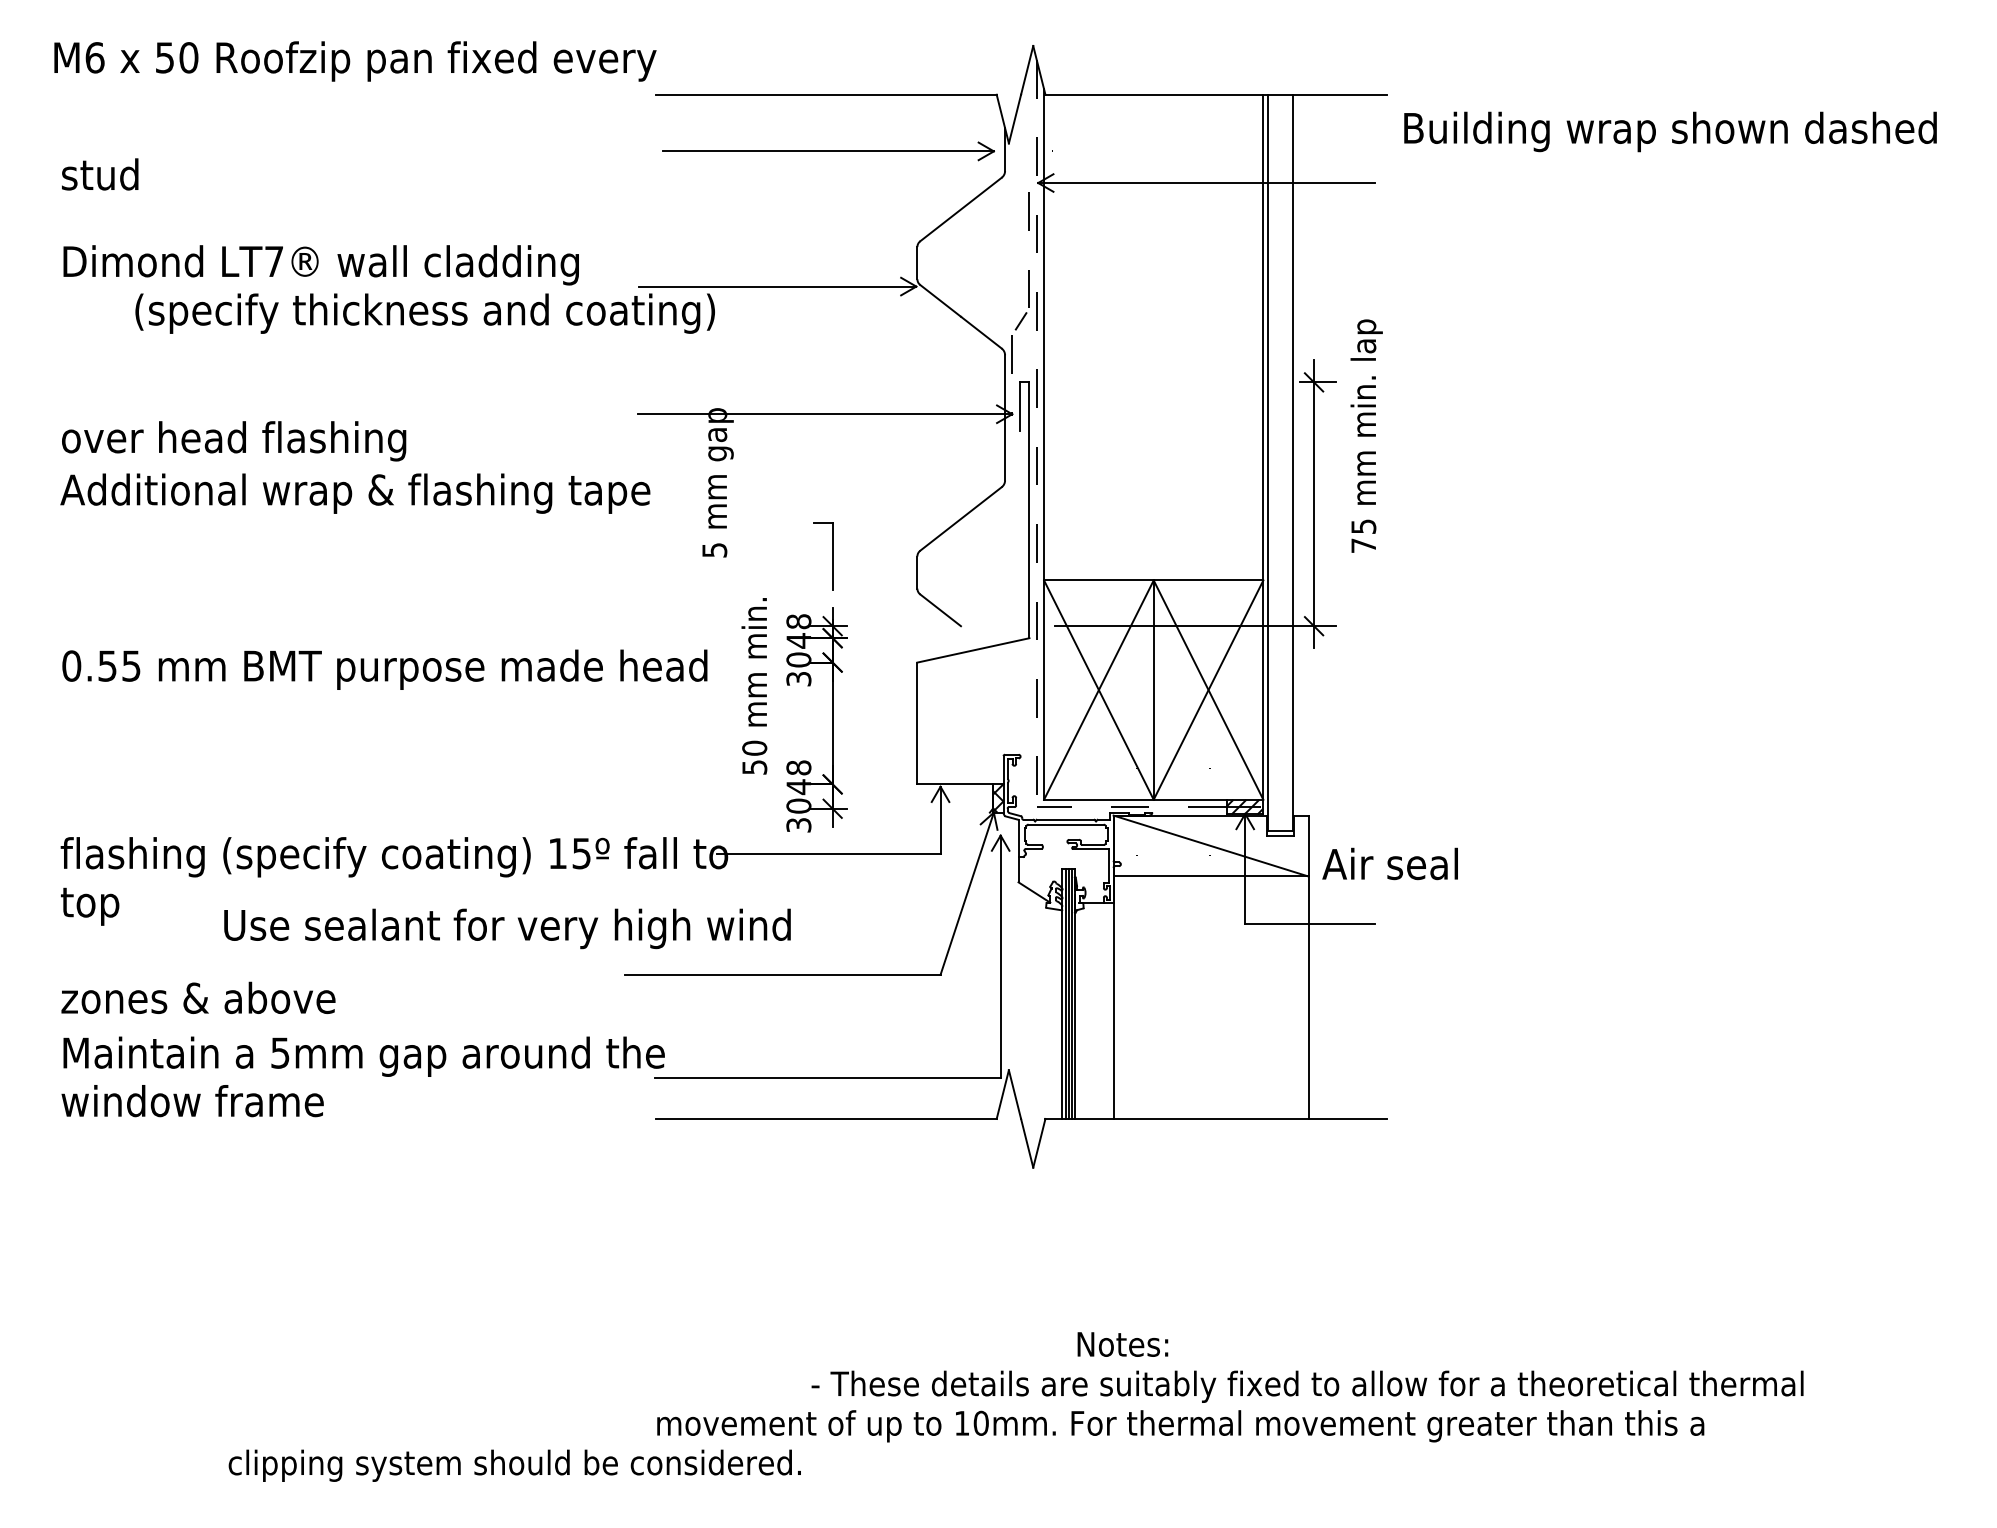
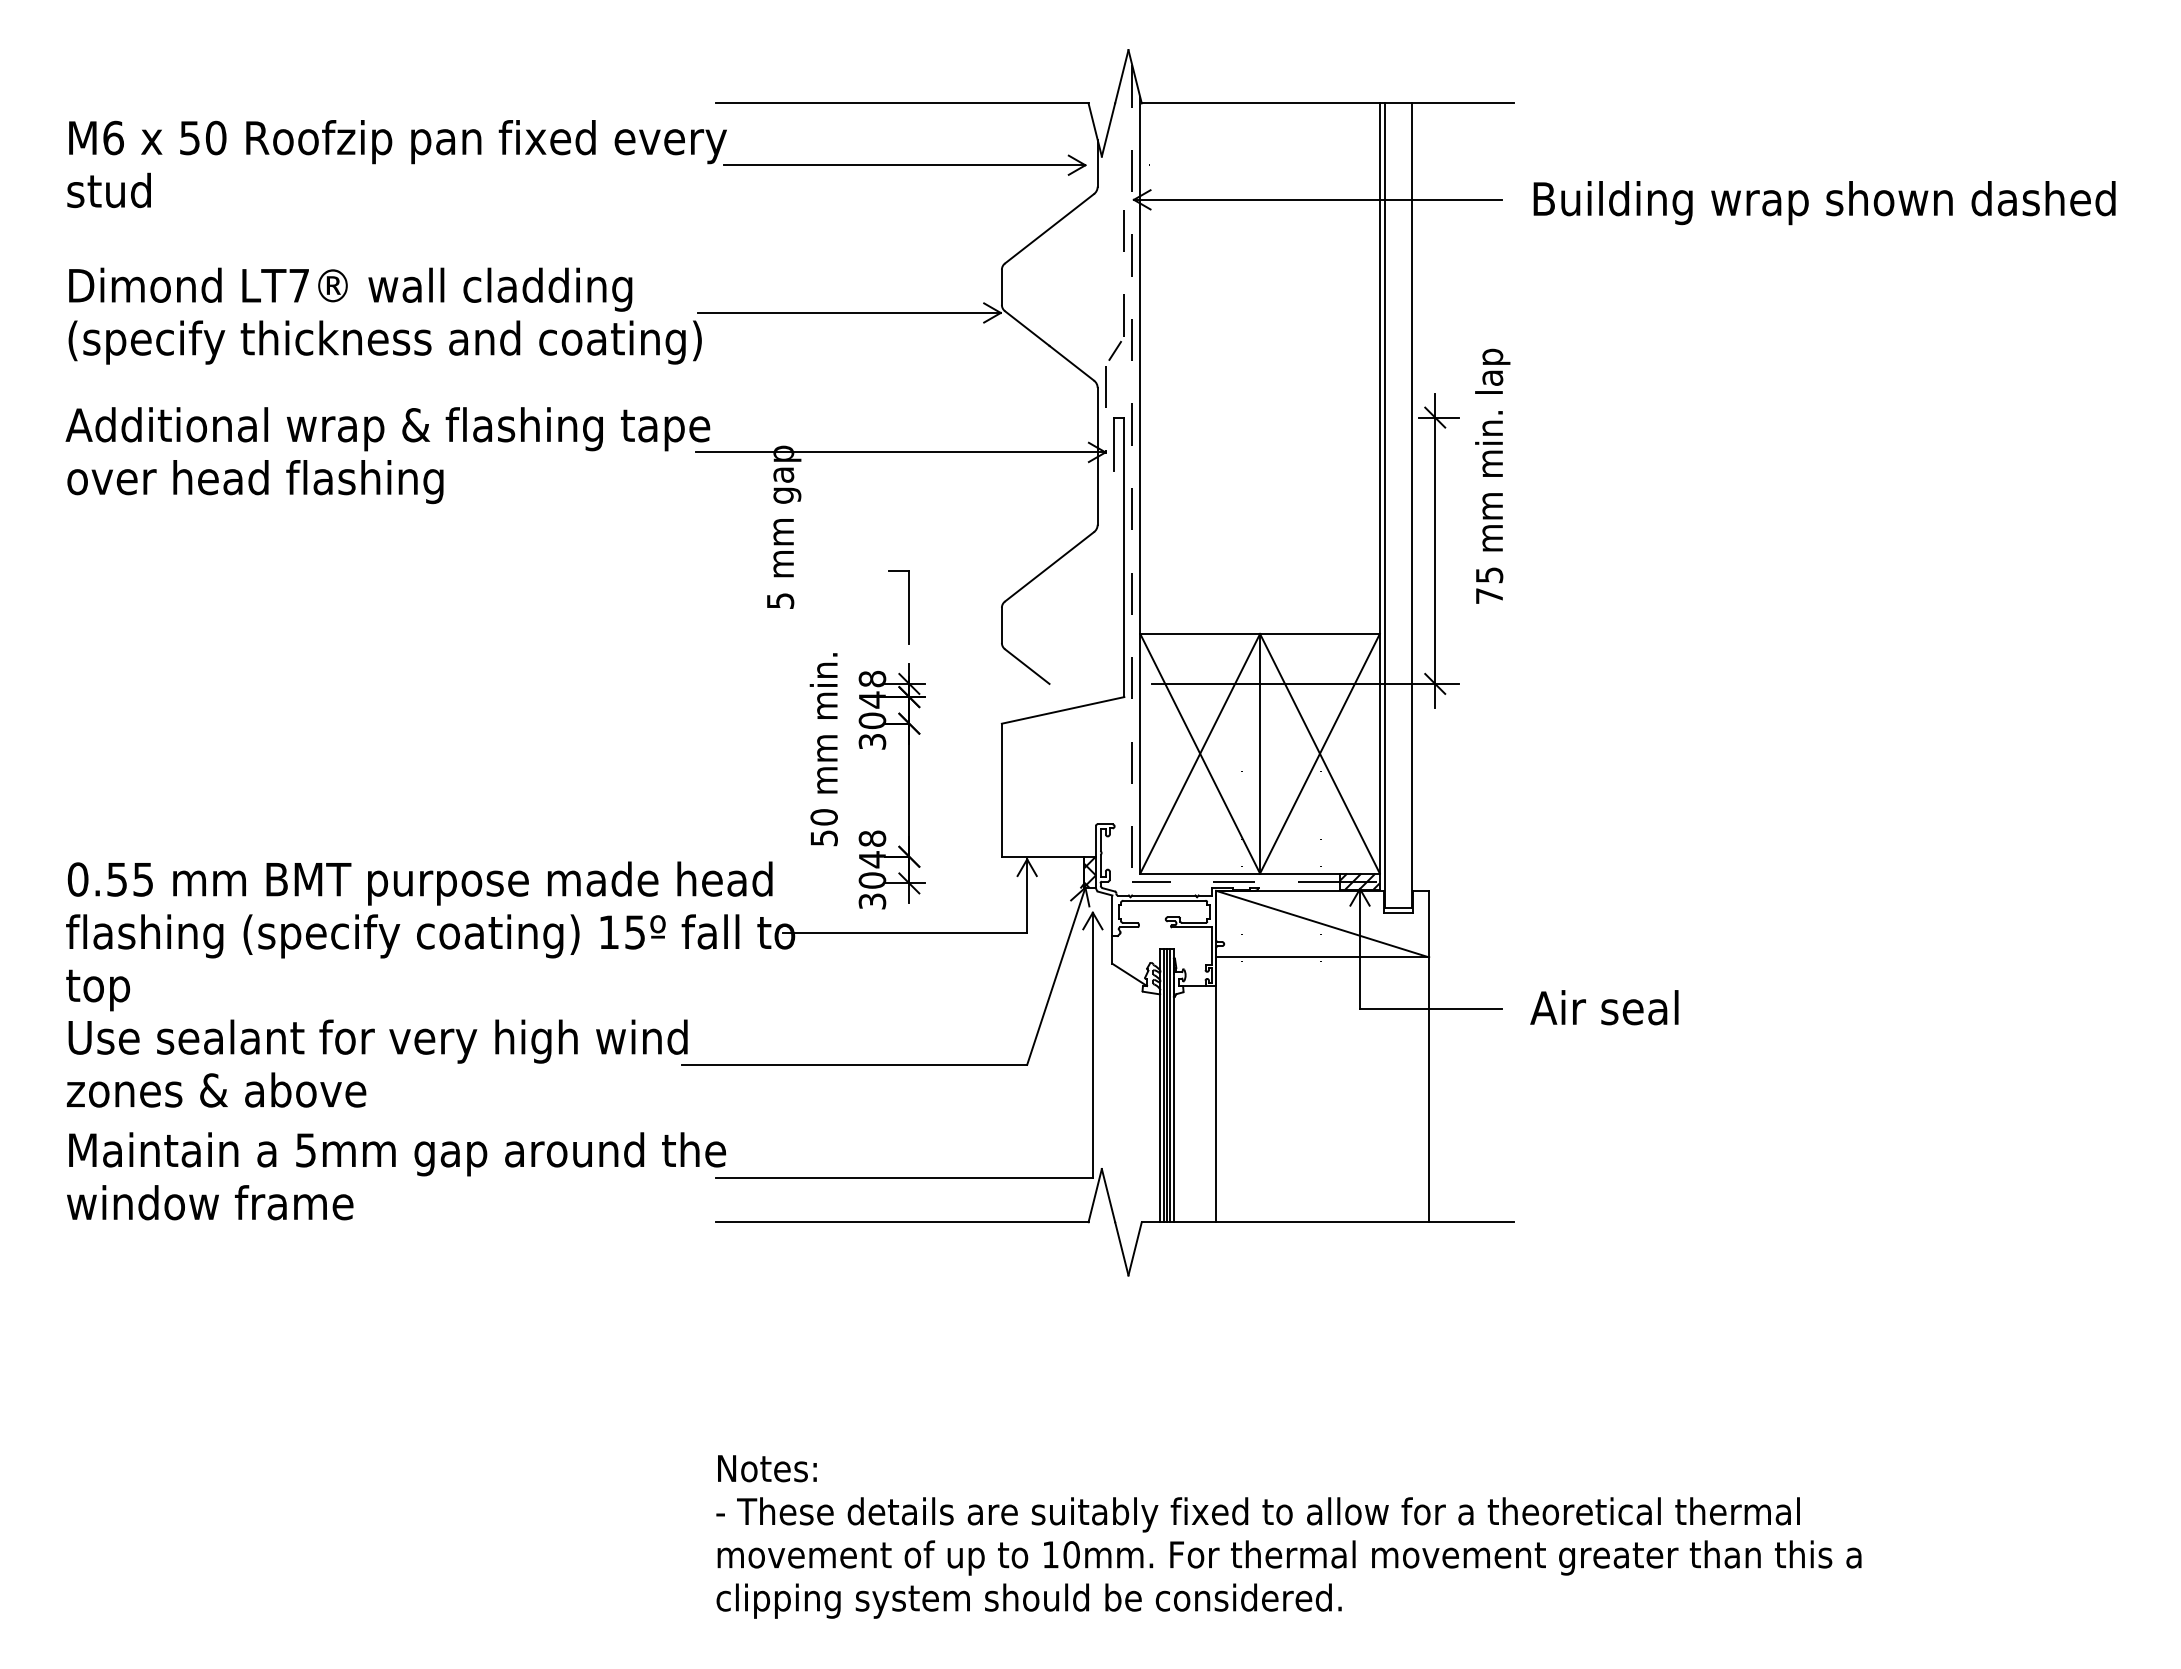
text: (354, 61) -> (397, 142), moved
text: (1670, 132) -> (1824, 203), moved
text: (424, 313) -> (384, 342), moved
text: (354, 493) -> (387, 429), moved
text: (384, 669) -> (419, 883), moved
text: (1390, 863) -> (1604, 1007), moved
text: (506, 928) -> (377, 1041), moved
text: (1122, 1344) -> (767, 1468), moved
text: (1306, 1386) -> (1257, 1514), moved
text: (514, 1465) -> (1028, 1600), moved

